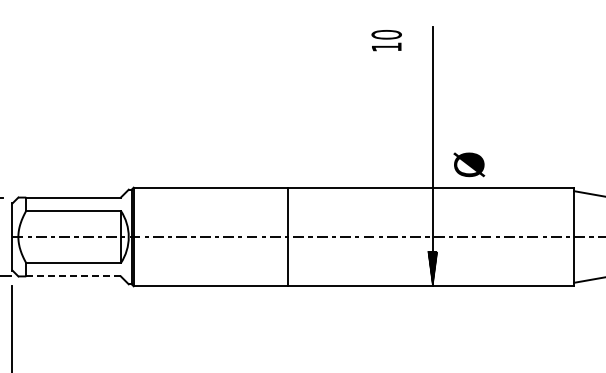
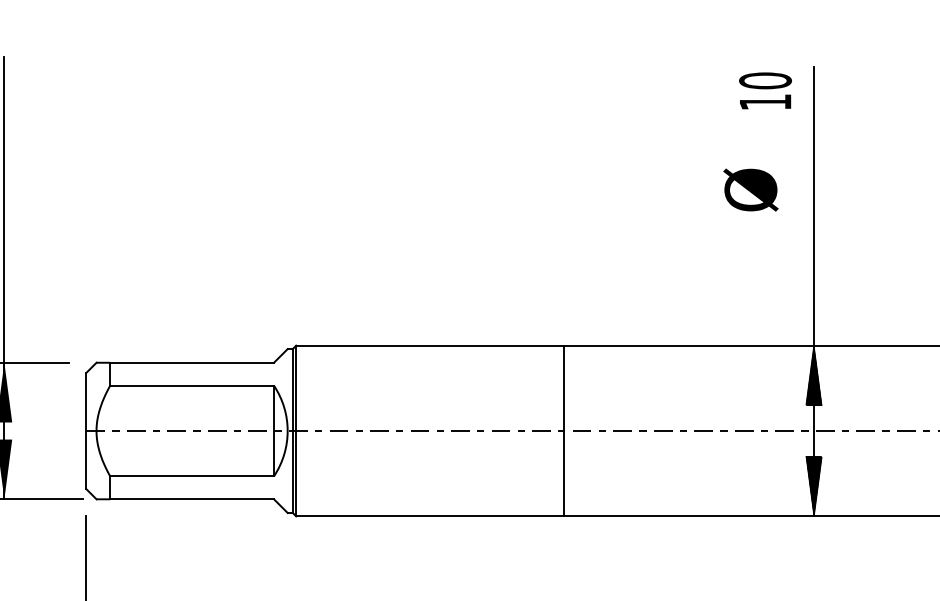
text: (386, 40) -> (765, 90), moved
text: (469, 164) -> (751, 189), moved
hatch: (432, 204) -> (813, 374), added
line: (73, 276) -> (191, 499), dashed -> solid

